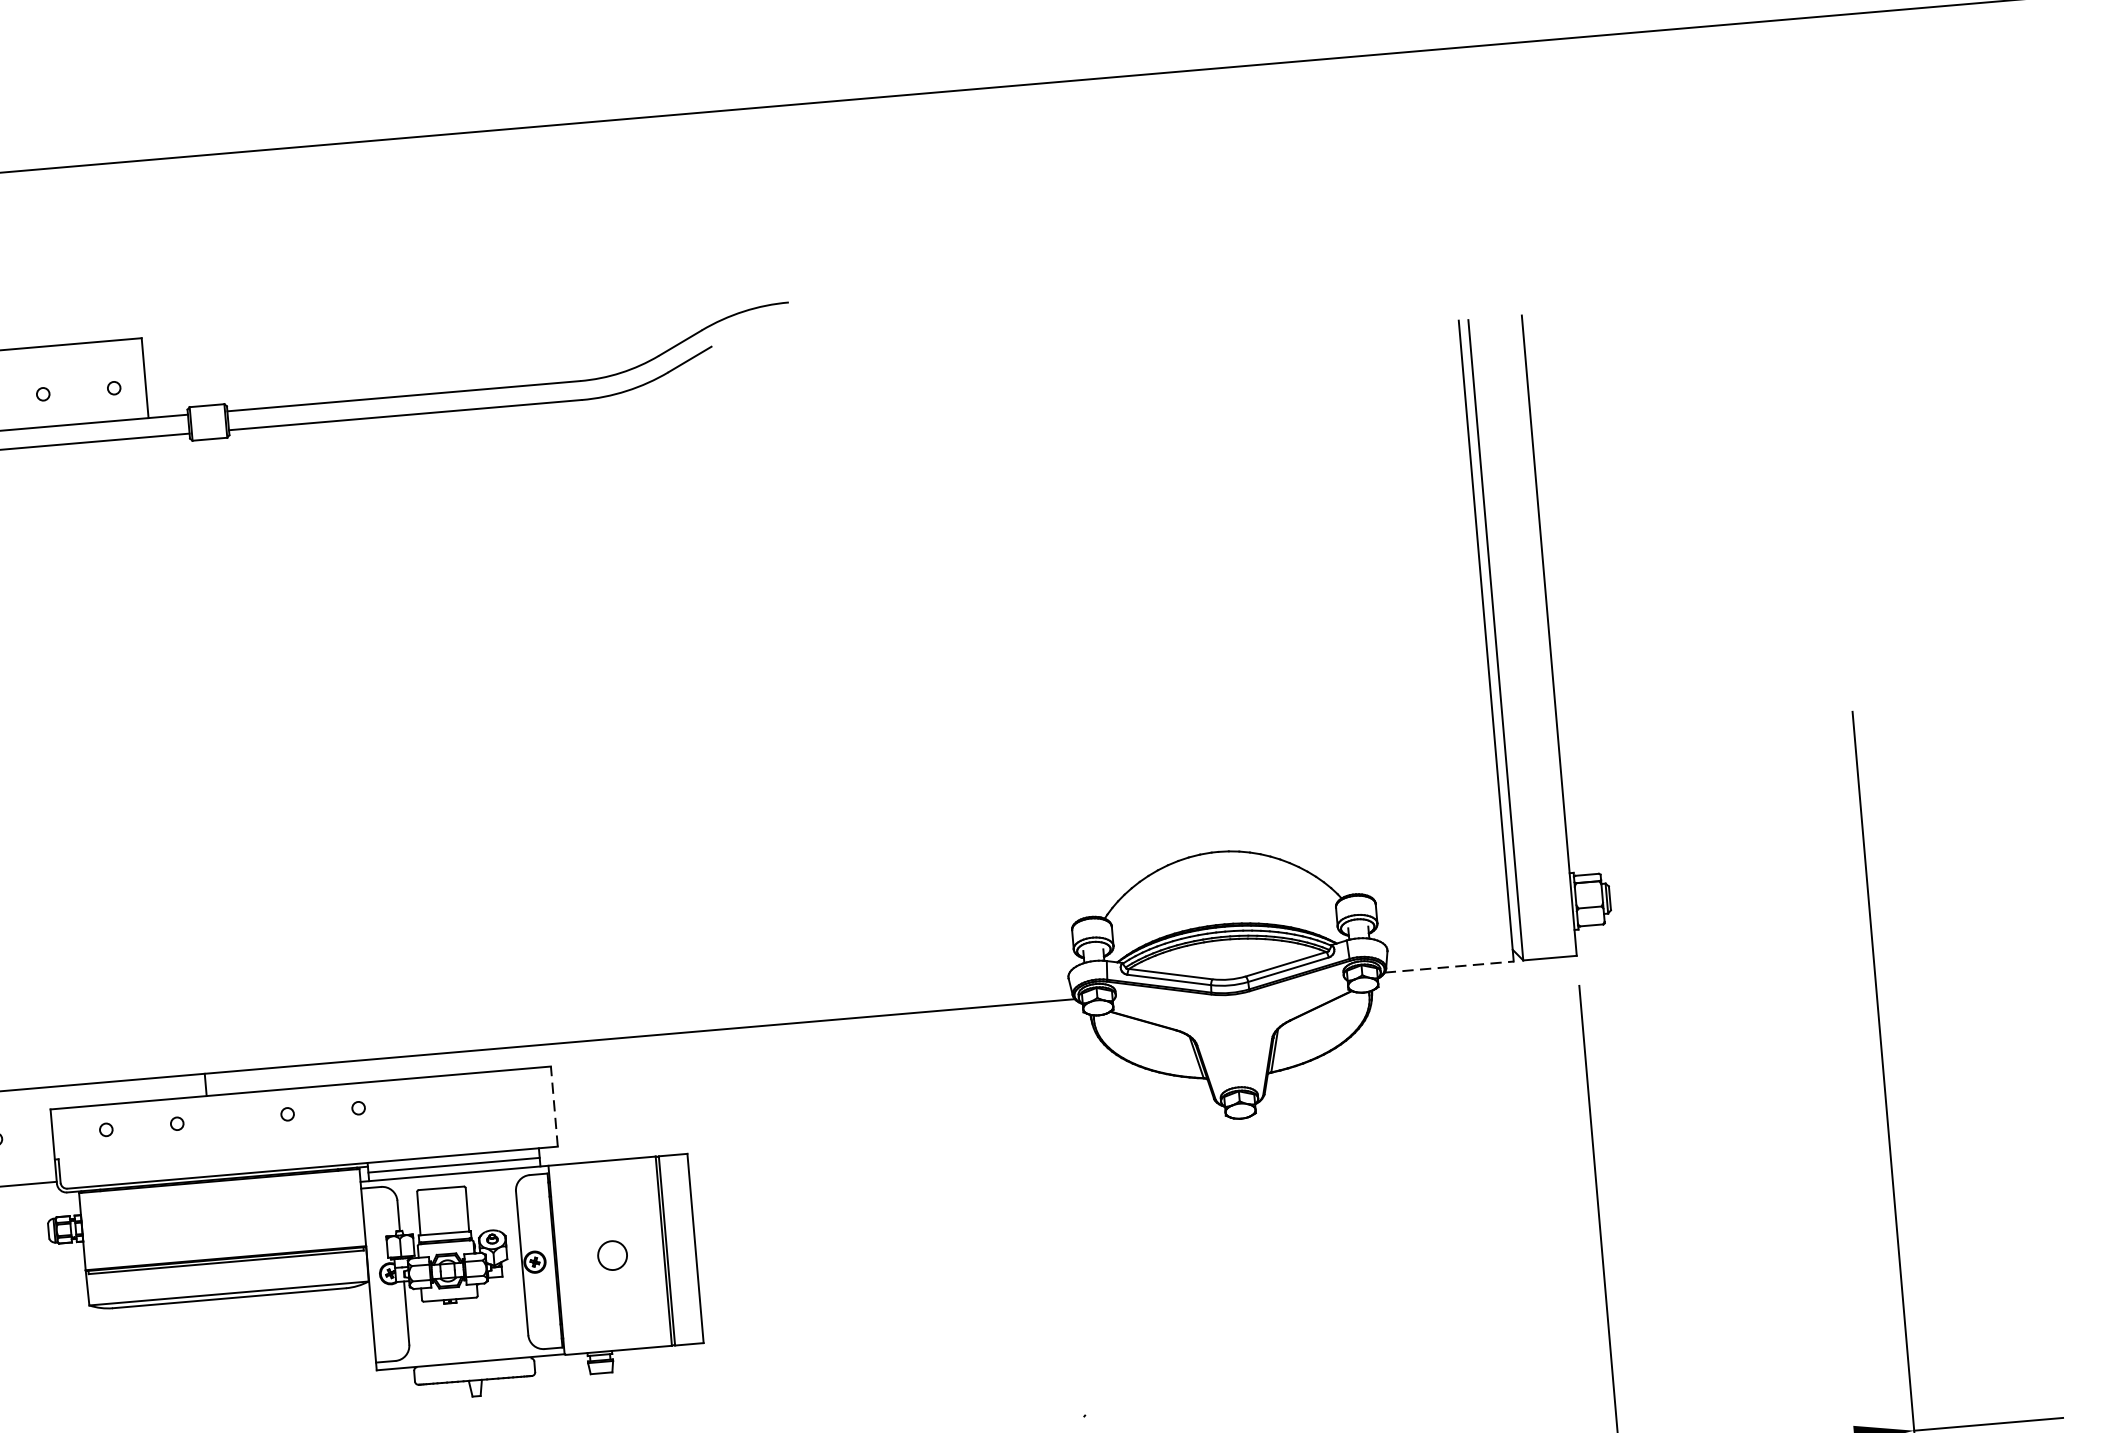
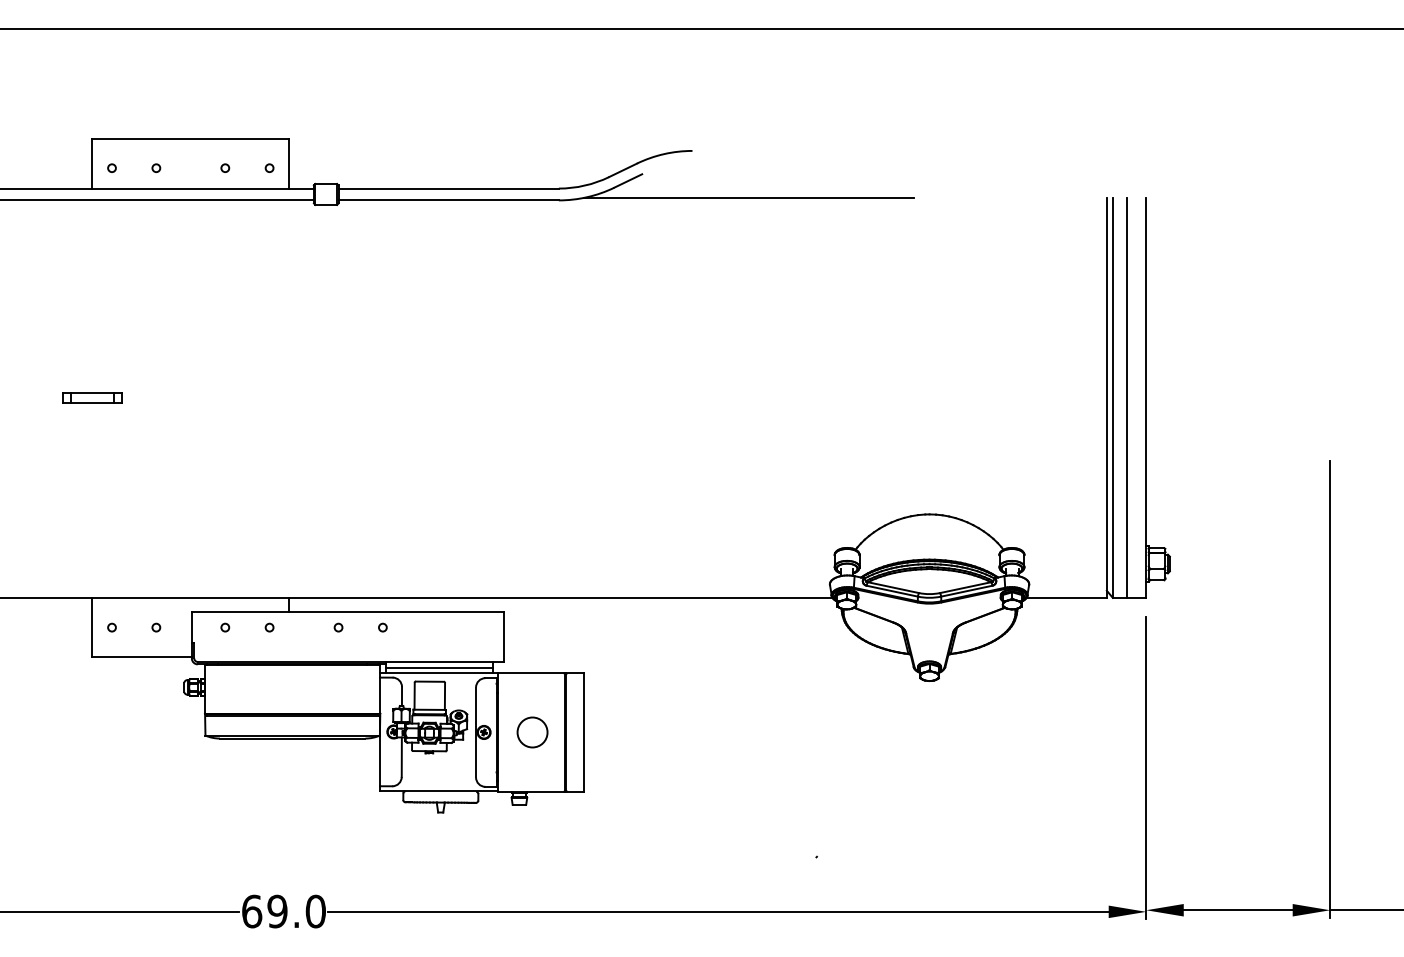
line: (884, 369) -> (748, 197), added
line: (1517, 637) -> (1126, 397), added
line: (1450, 967) -> (1067, 598), dashed -> solid
line: (554, 1105) -> (504, 636), dashed -> solid
circle: (612, 1255) -> (532, 732), size x1.67

